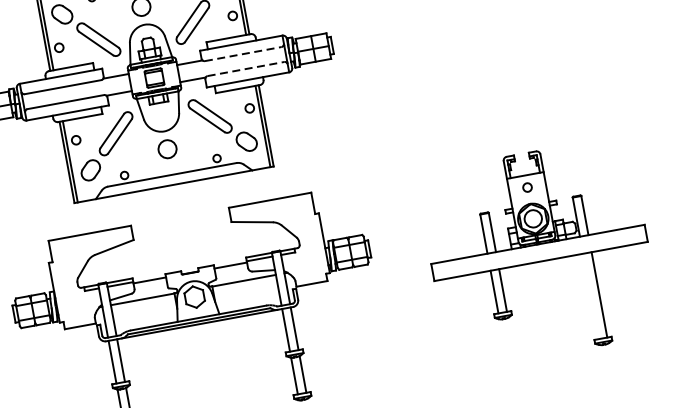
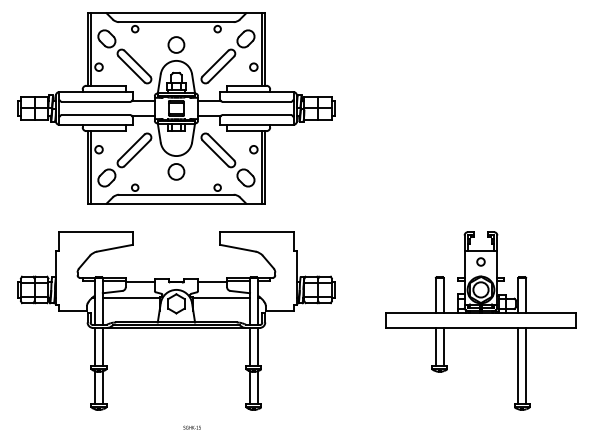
line: (243, 53) -> (257, 101), dashed -> solid
line: (246, 69) -> (257, 115), dashed -> solid
line: (590, 295) -> (518, 365), added

